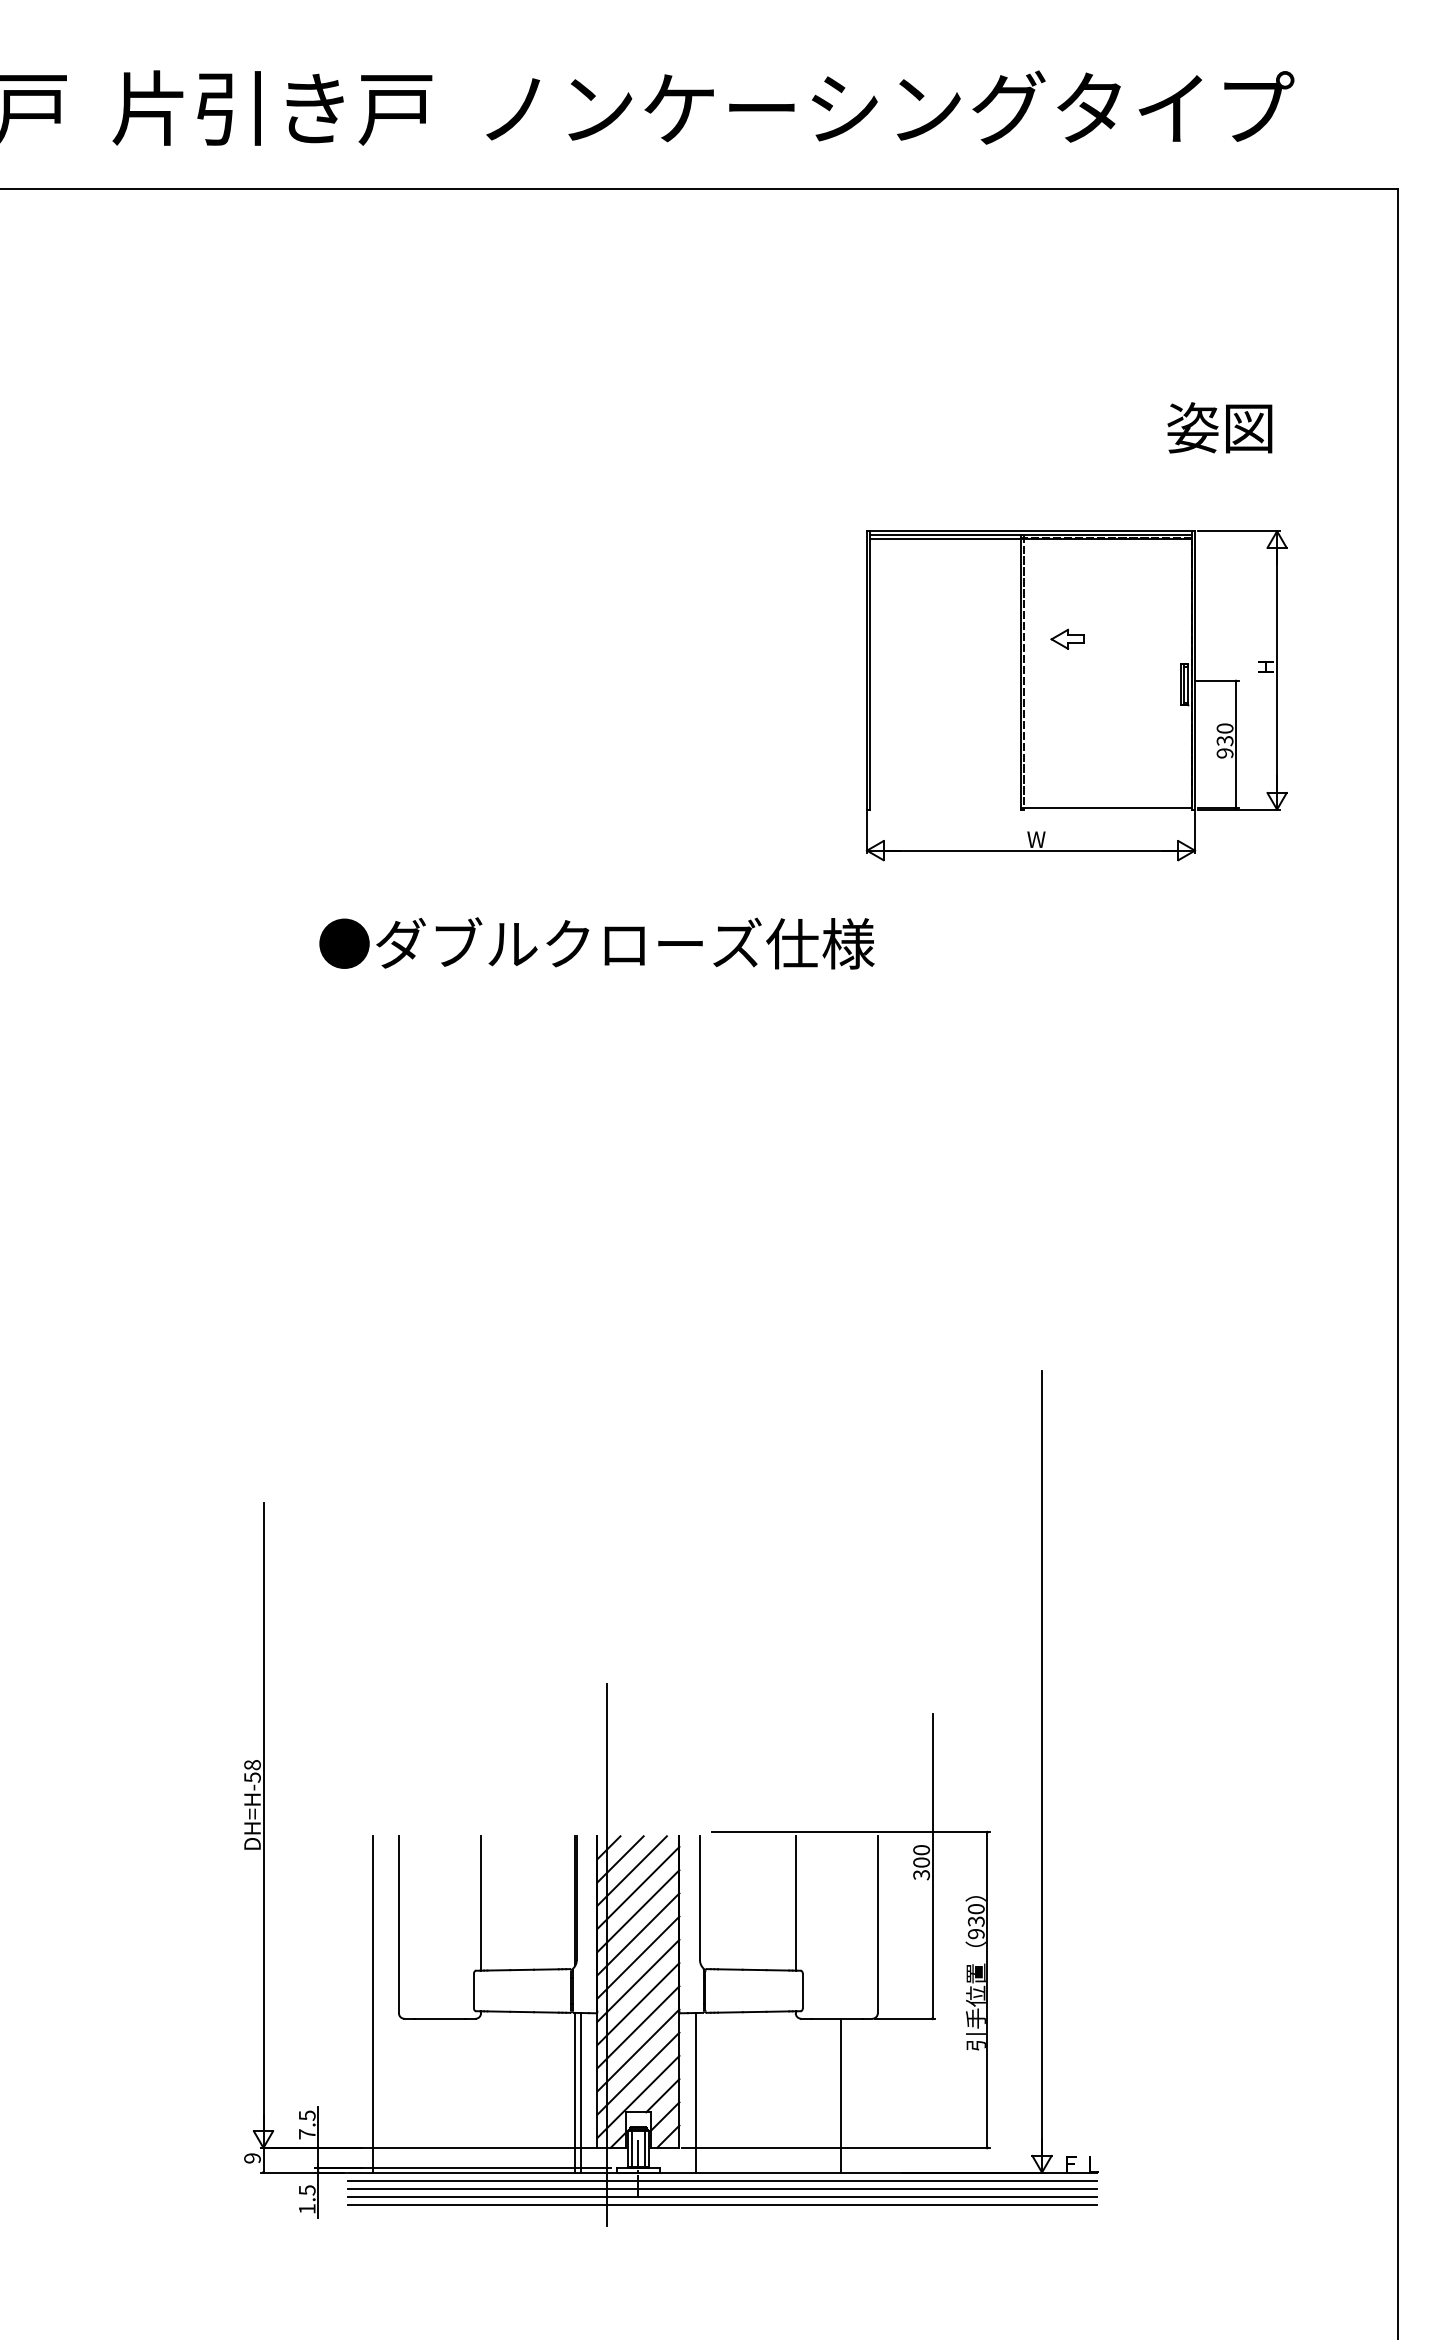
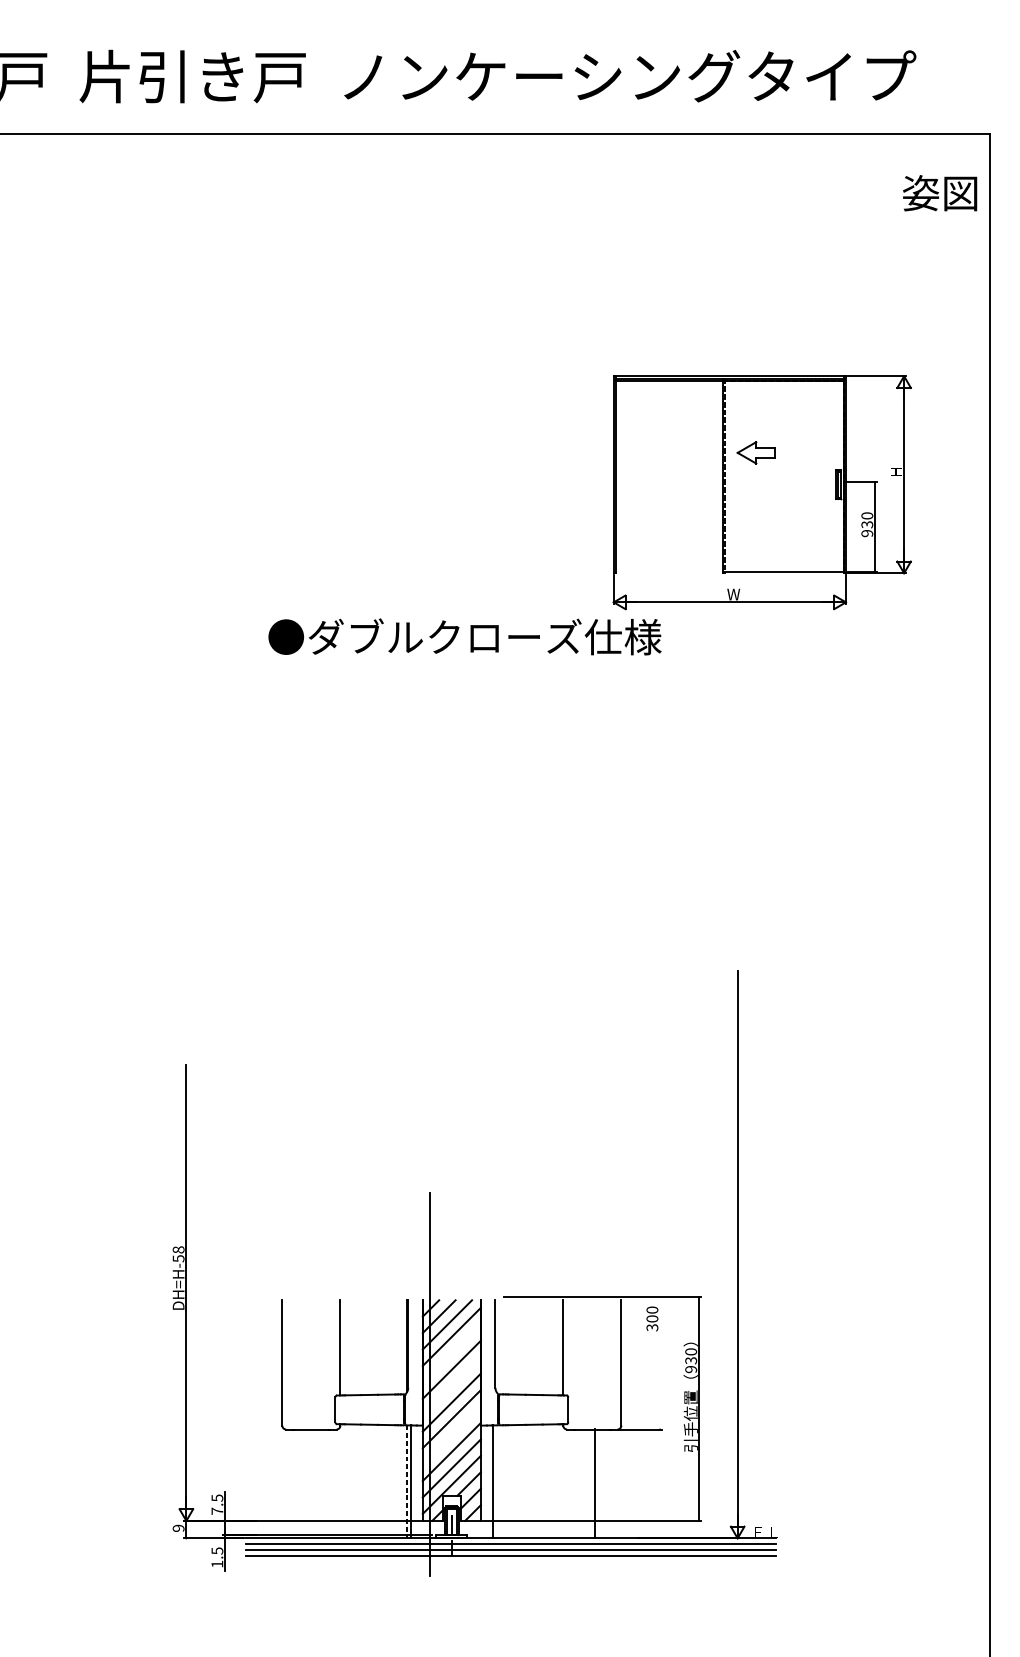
text: (1219, 427) -> (939, 192), moved
part: (1067, 638) -> (755, 452), size x1.6
text: (596, 943) -> (464, 636), moved
line: (932, 1865) -> (660, 1320), removed
line: (638, 1911) -> (451, 1353), removed
line: (638, 1957) -> (451, 1386), removed
line: (372, 2004) -> (263, 1419), removed
line: (638, 2027) -> (451, 1435), removed
line: (575, 2092) -> (407, 1481), solid -> dashed
line: (722, 2205) -> (511, 1561), removed

